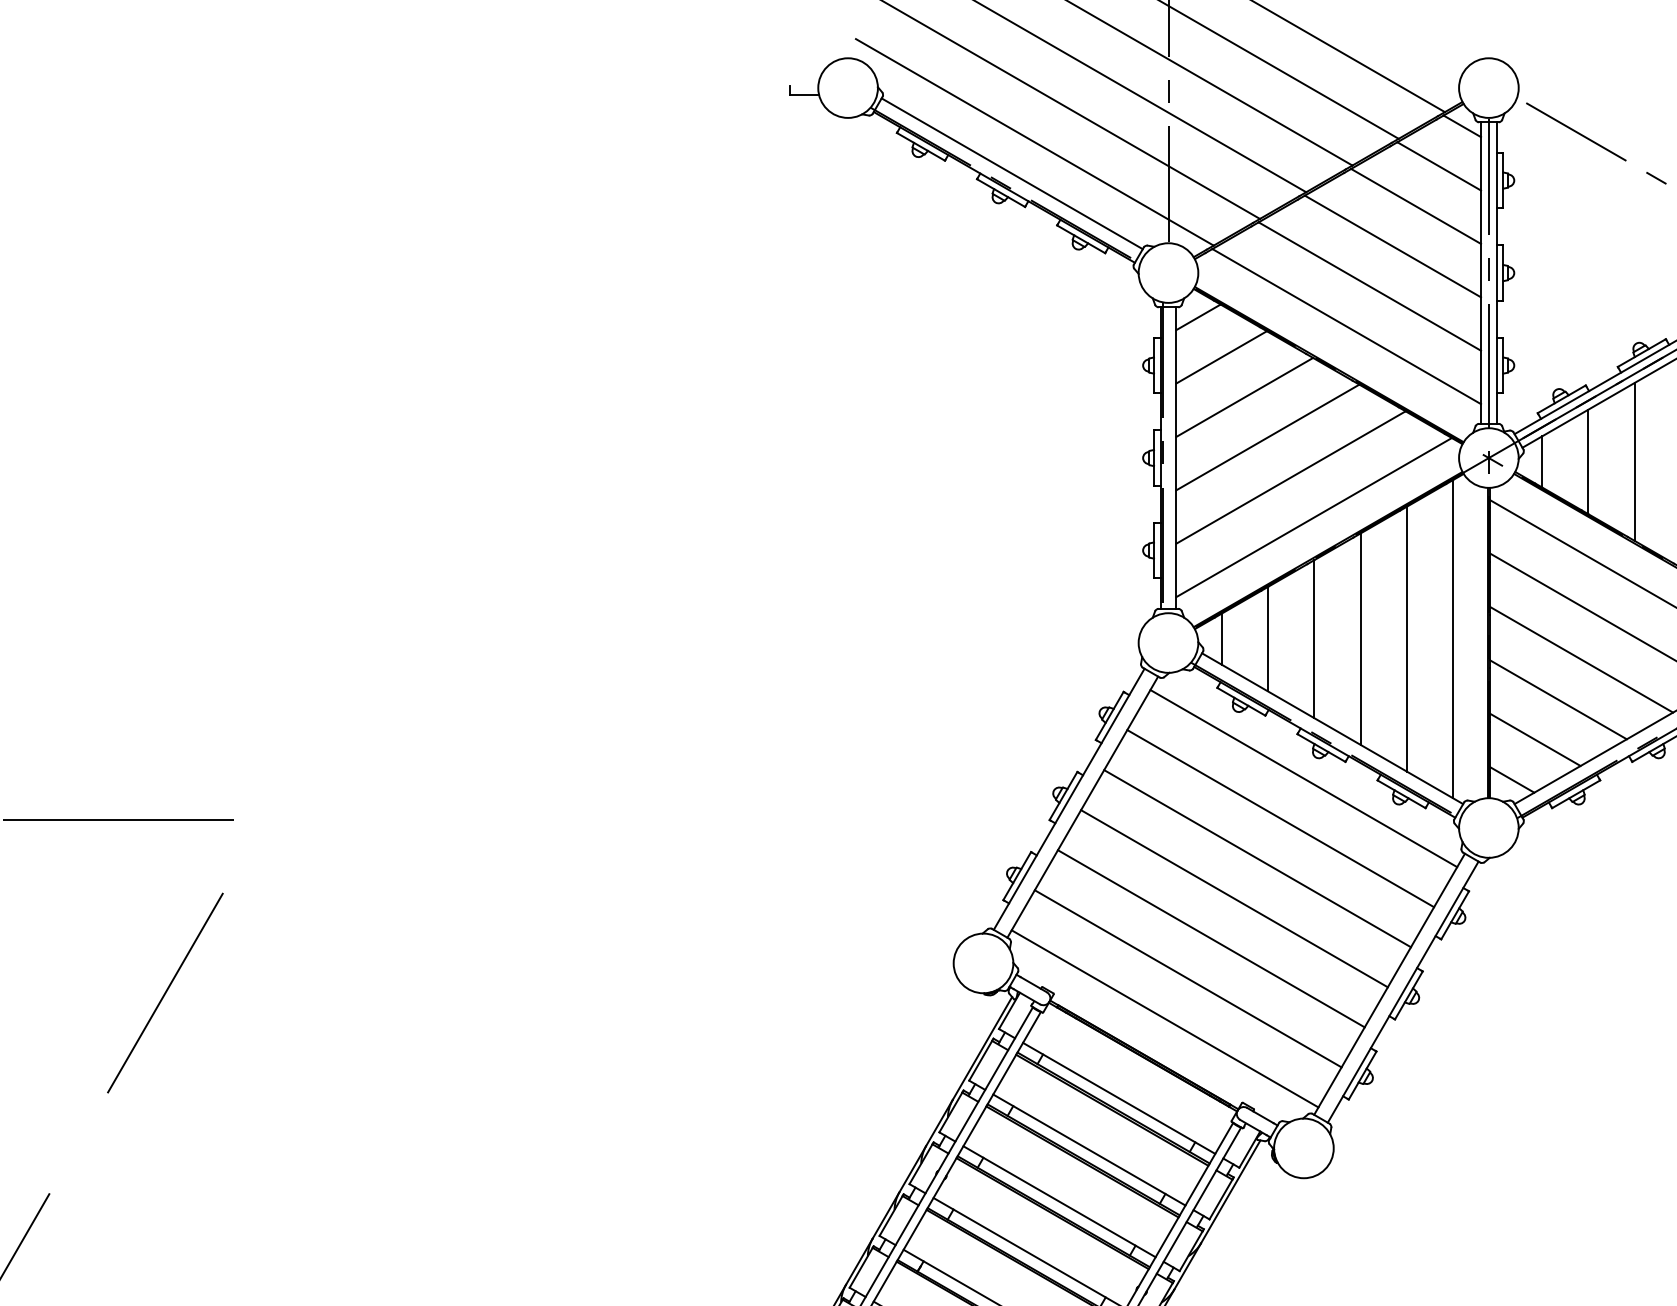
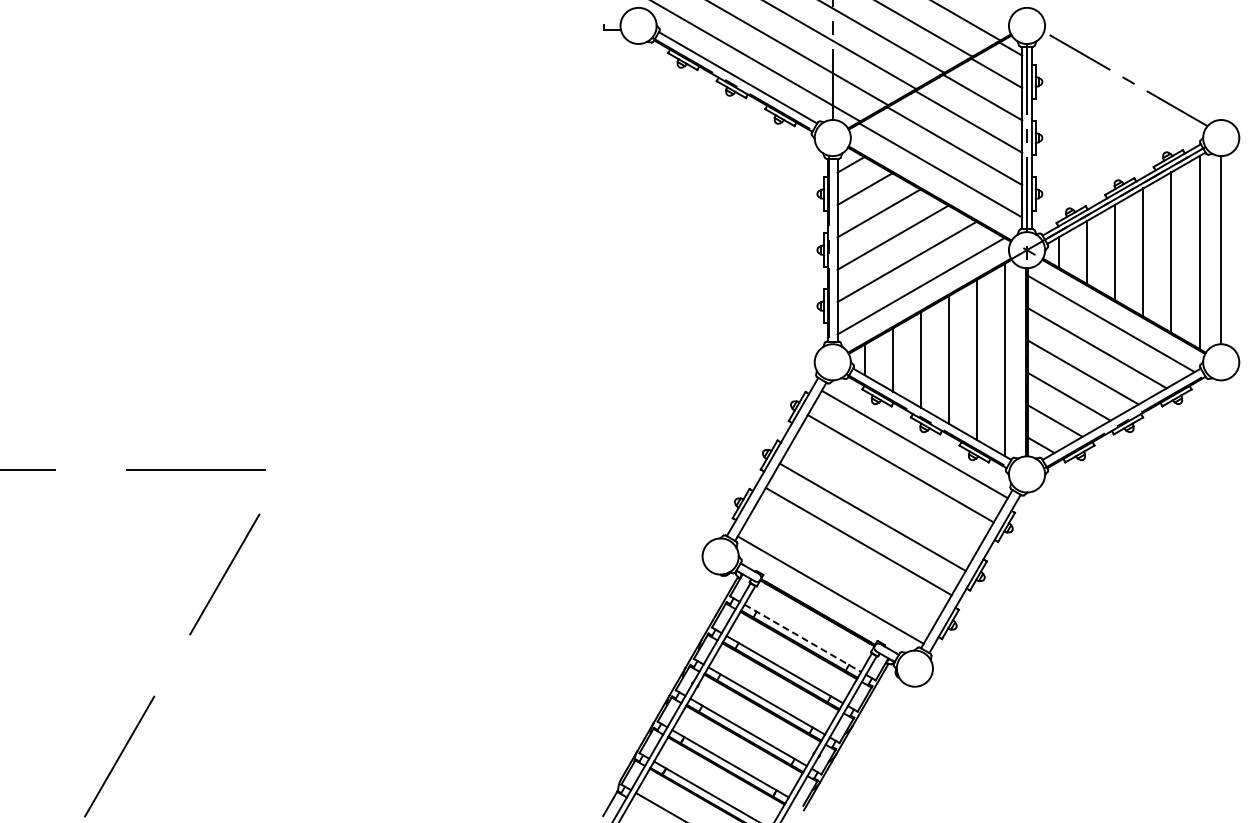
line: (1257, 857) -> (886, 492), removed
line: (1187, 978) -> (844, 565), removed
line: (1120, 1098) -> (803, 638), solid -> dashed

